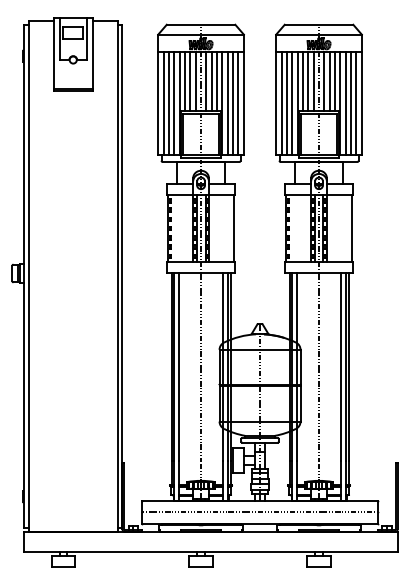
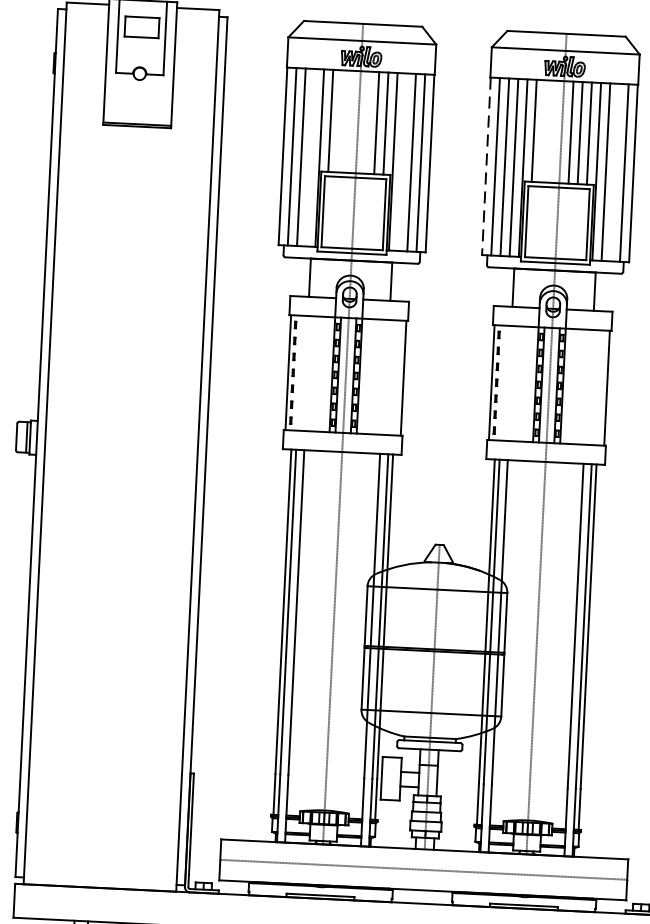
line: (190, 81) -> (340, 120), removed
line: (195, 81) -> (348, 121), removed
line: (206, 81) -> (367, 122), removed
line: (308, 81) -> (543, 130), removed
line: (313, 81) -> (552, 131), removed
line: (174, 103) -> (310, 157), removed
line: (227, 103) -> (402, 161), removed
line: (351, 103) -> (615, 172), removed
line: (276, 104) -> (486, 167), solid -> dashed

